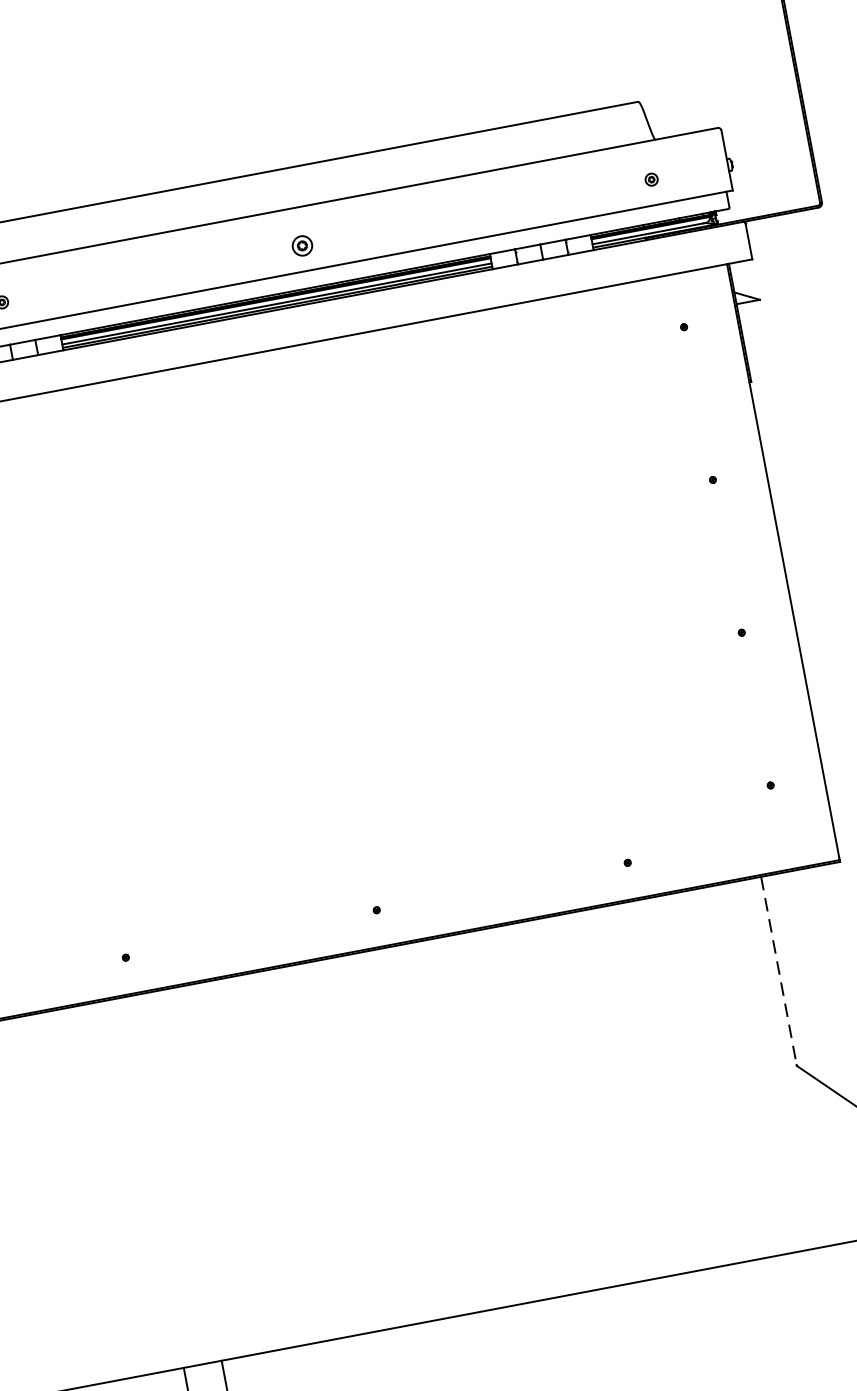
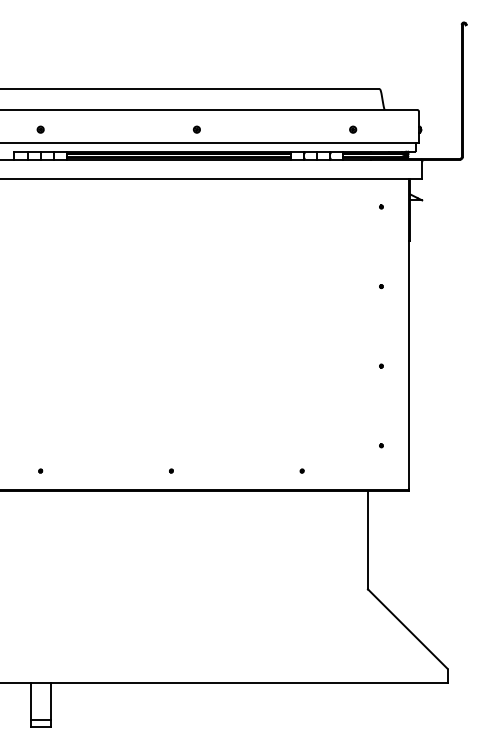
part: (652, 179) -> (353, 129), moved
part: (301, 245) -> (196, 129), size x0.62
line: (777, 970) -> (367, 539), dashed -> solid

